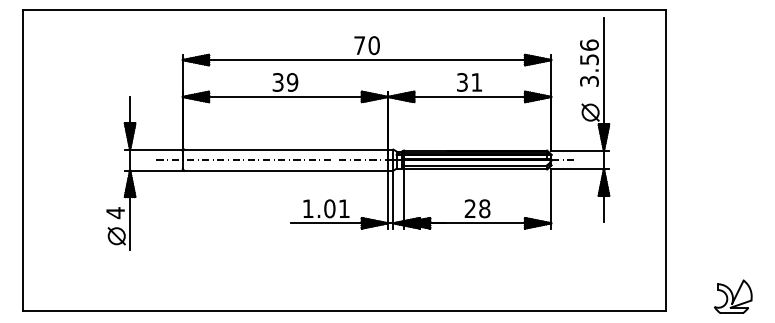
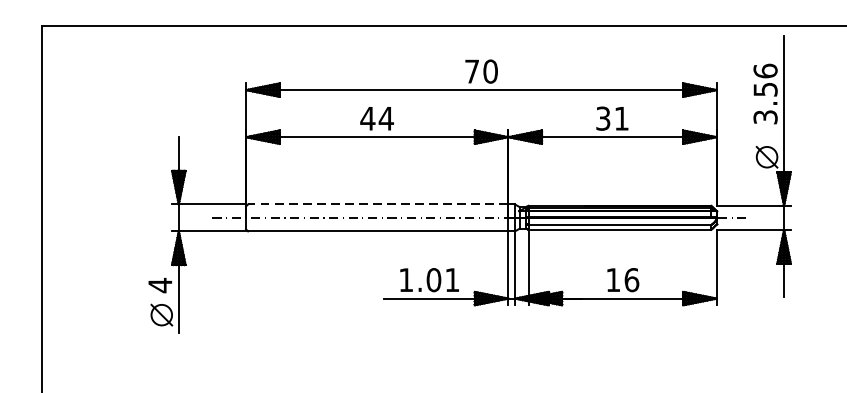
text: (285, 82) -> (377, 118), 39 -> 44
line: (286, 149) -> (378, 204), solid -> dashed
text: (477, 208) -> (622, 279), 28 -> 16

